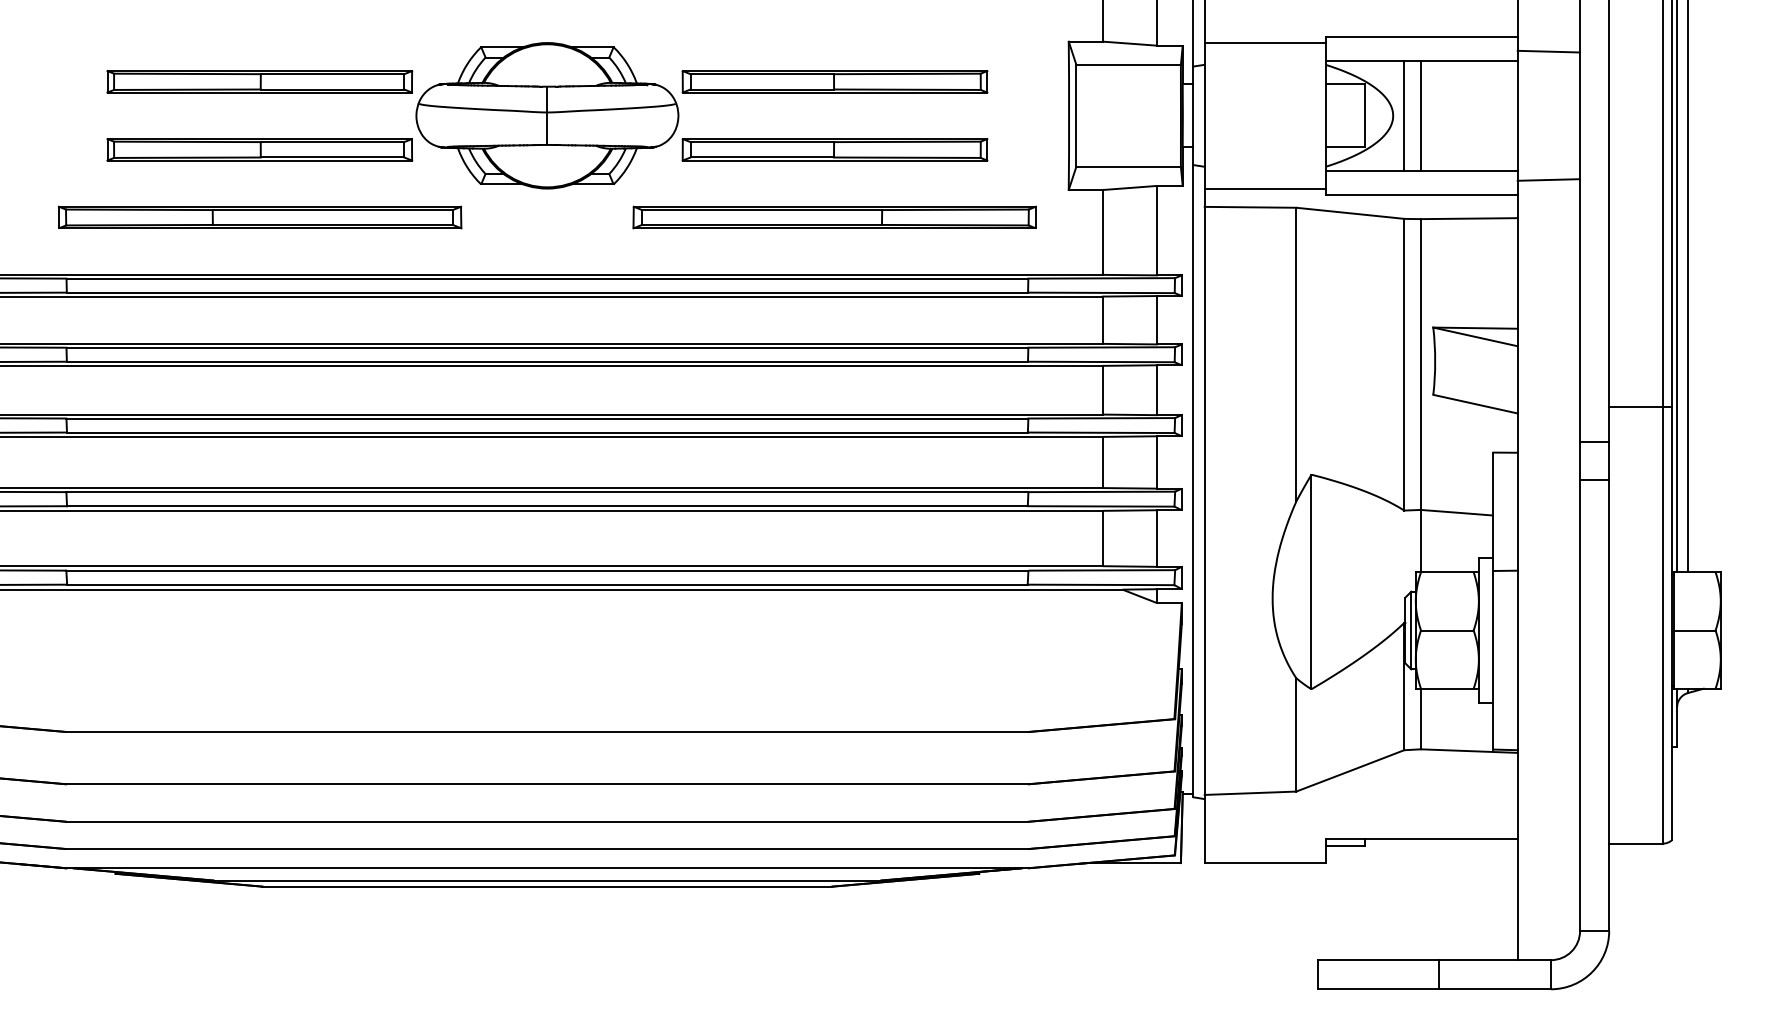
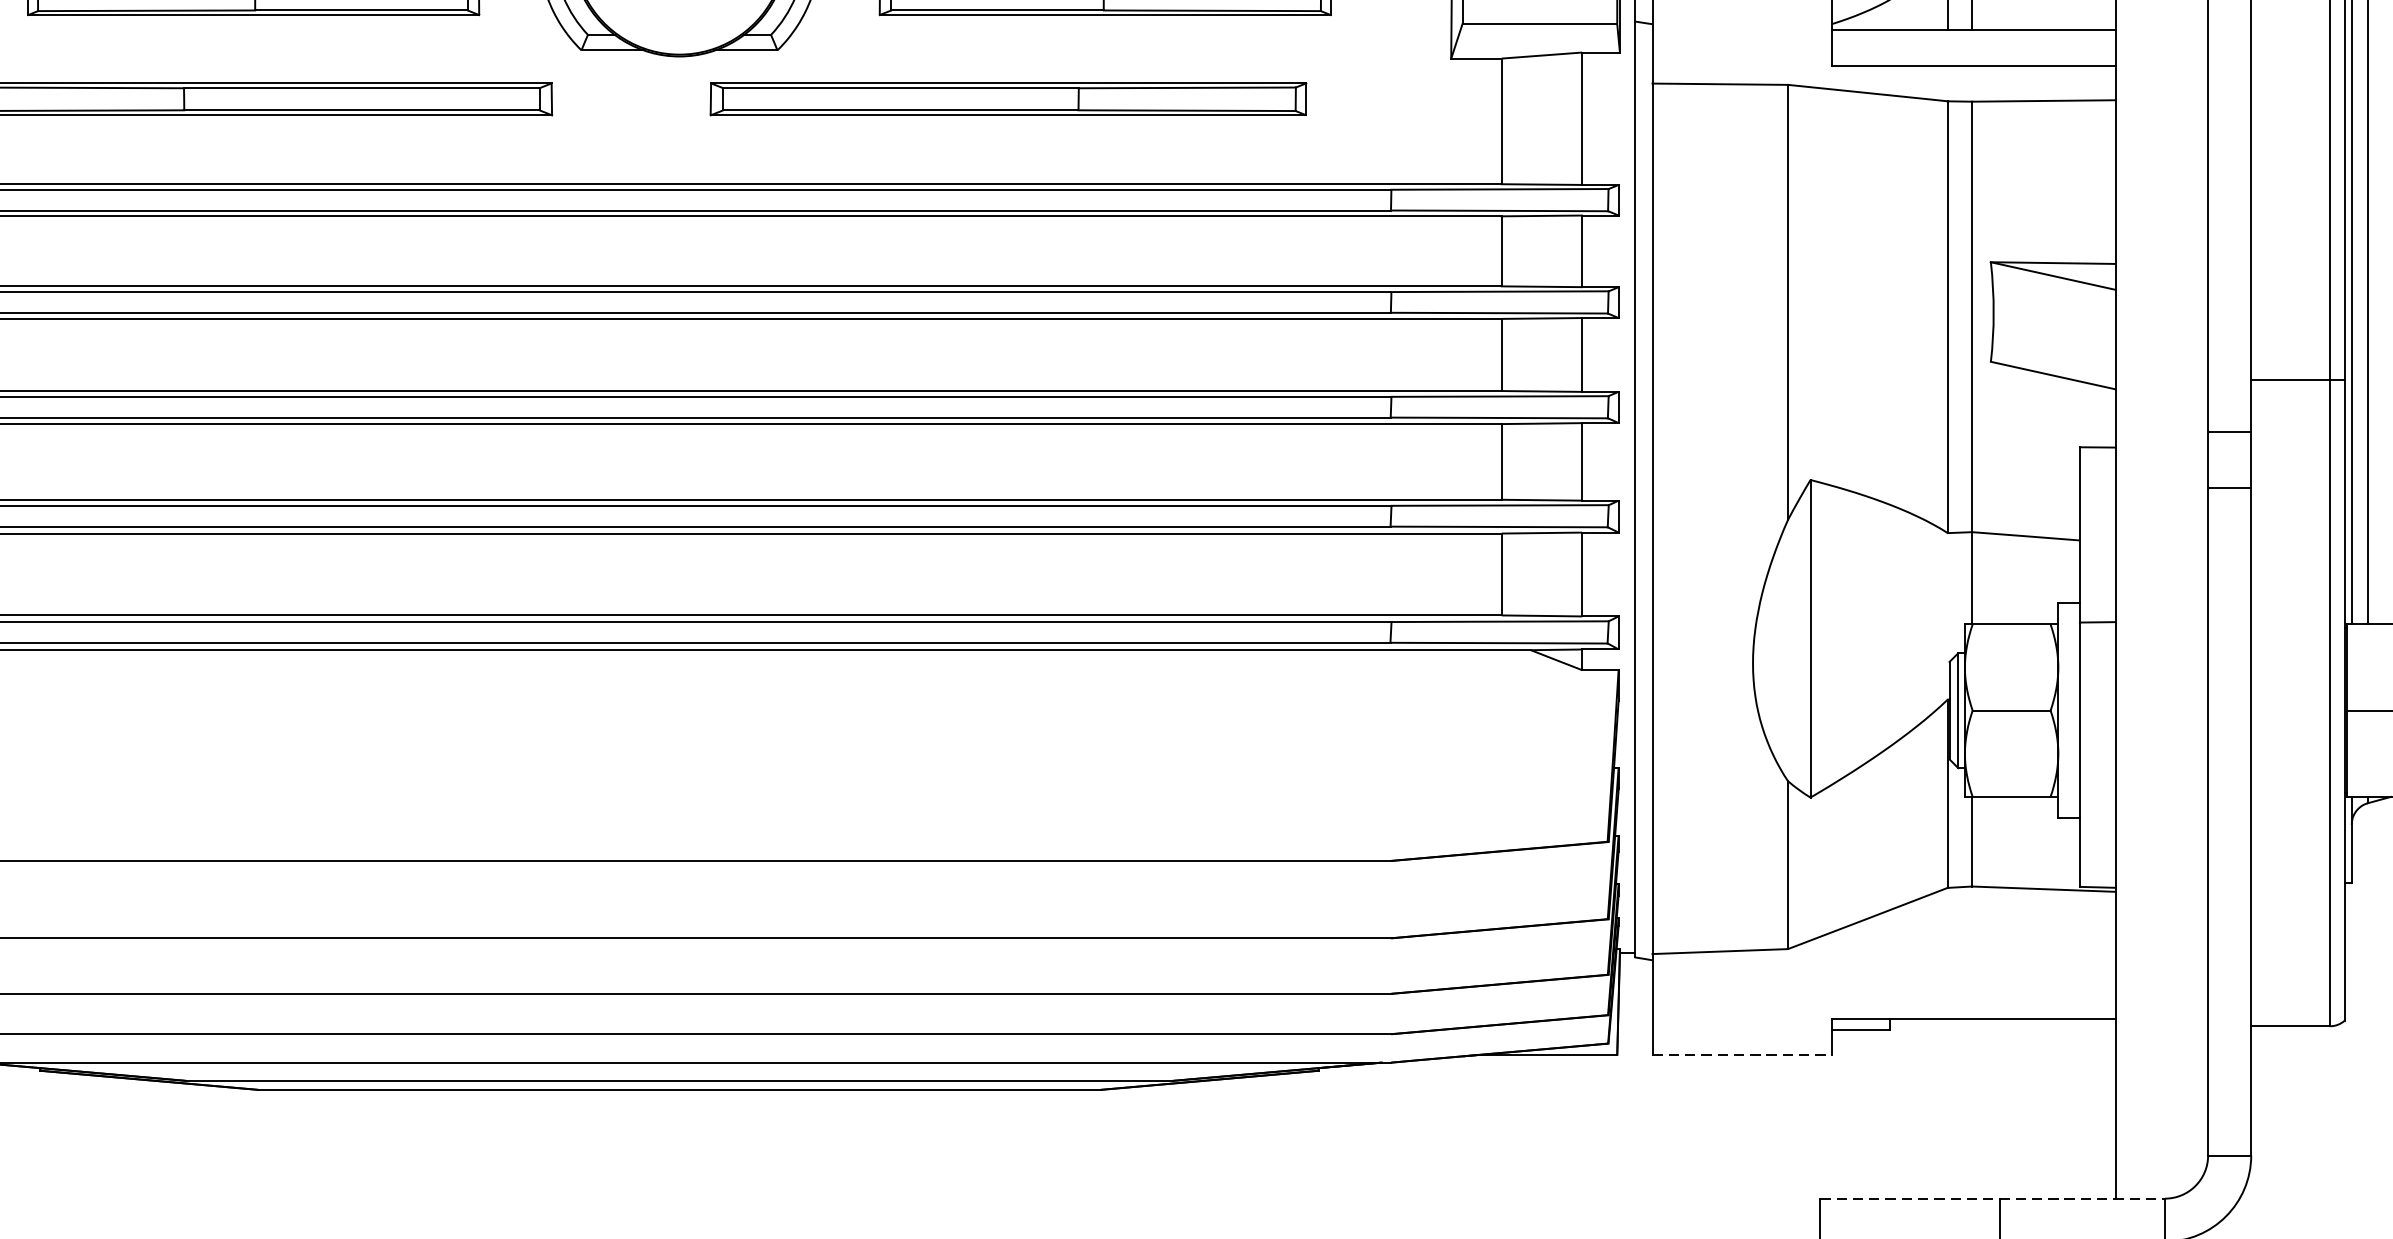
line: (1548, 179) -> (2161, 43), removed
line: (1265, 188) -> (1742, 56), removed
part: (834, 217) -> (1008, 99), moved
line: (1265, 863) -> (1742, 1055), solid -> dashed
line: (1434, 960) -> (1992, 1199), solid -> dashed

